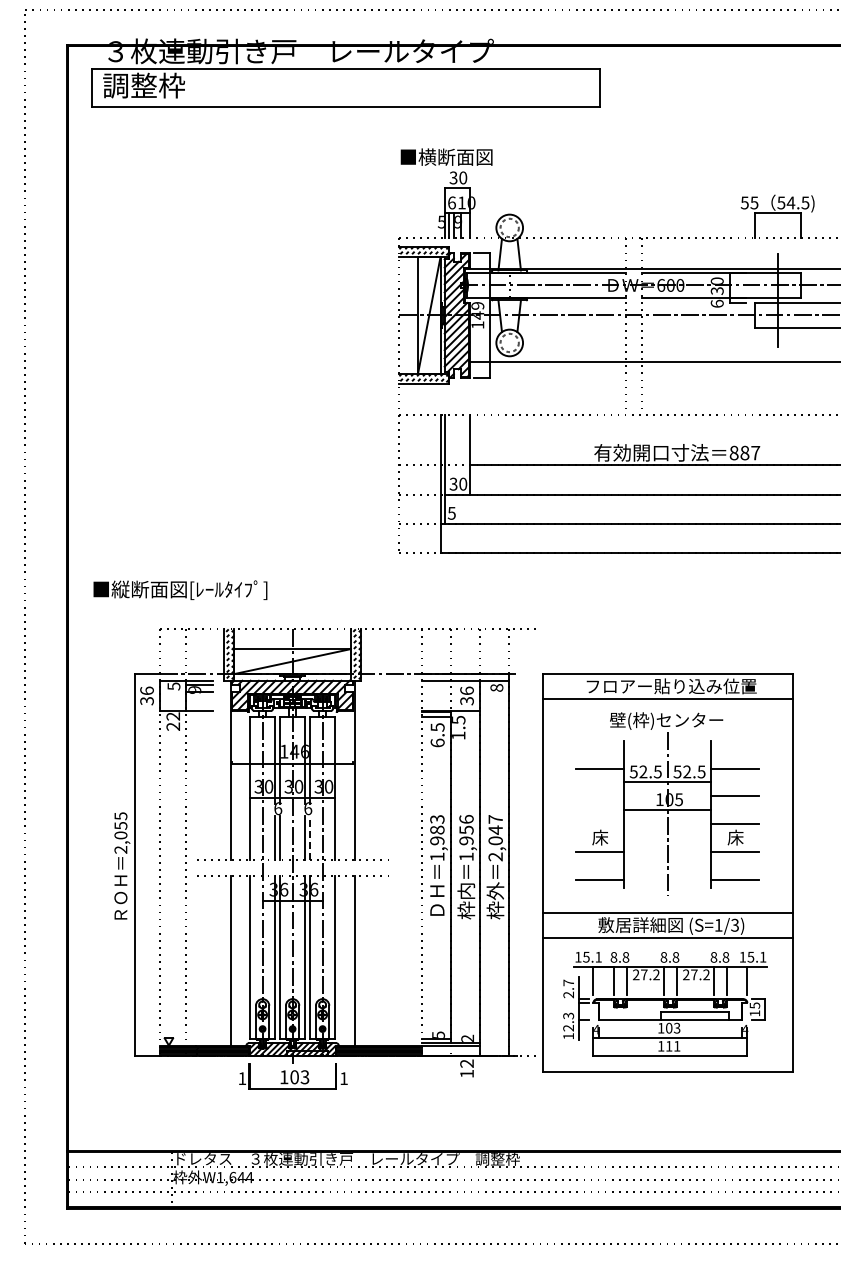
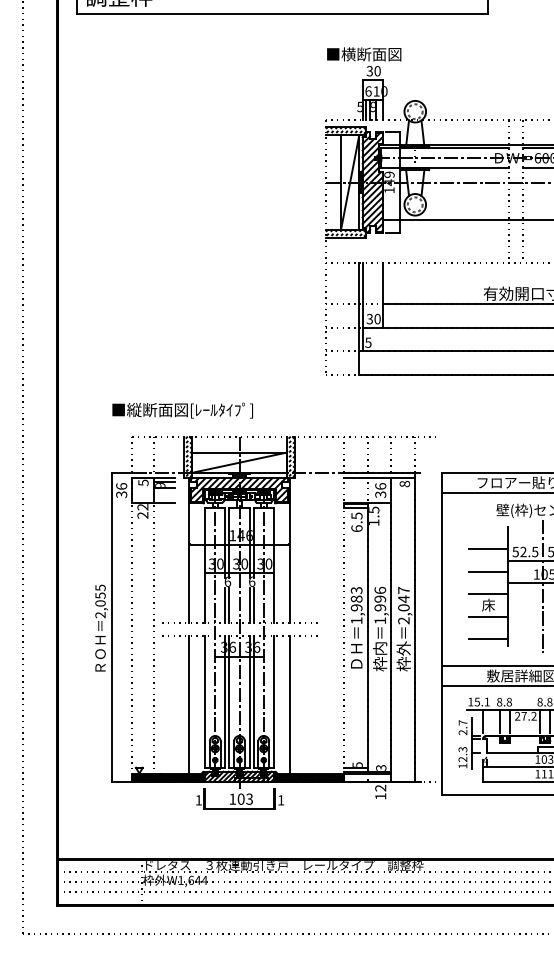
text: (180, 589) -> (182, 410), moved
line: (599, 796) -> (487, 571), added
line: (599, 824) -> (487, 594), added
text: (466, 829) -> (380, 598), 1,956 -> 1,996
line: (310, 837) -> (254, 605), dashed -> solid
text: (468, 1037) -> (381, 767), 2 -> 3

